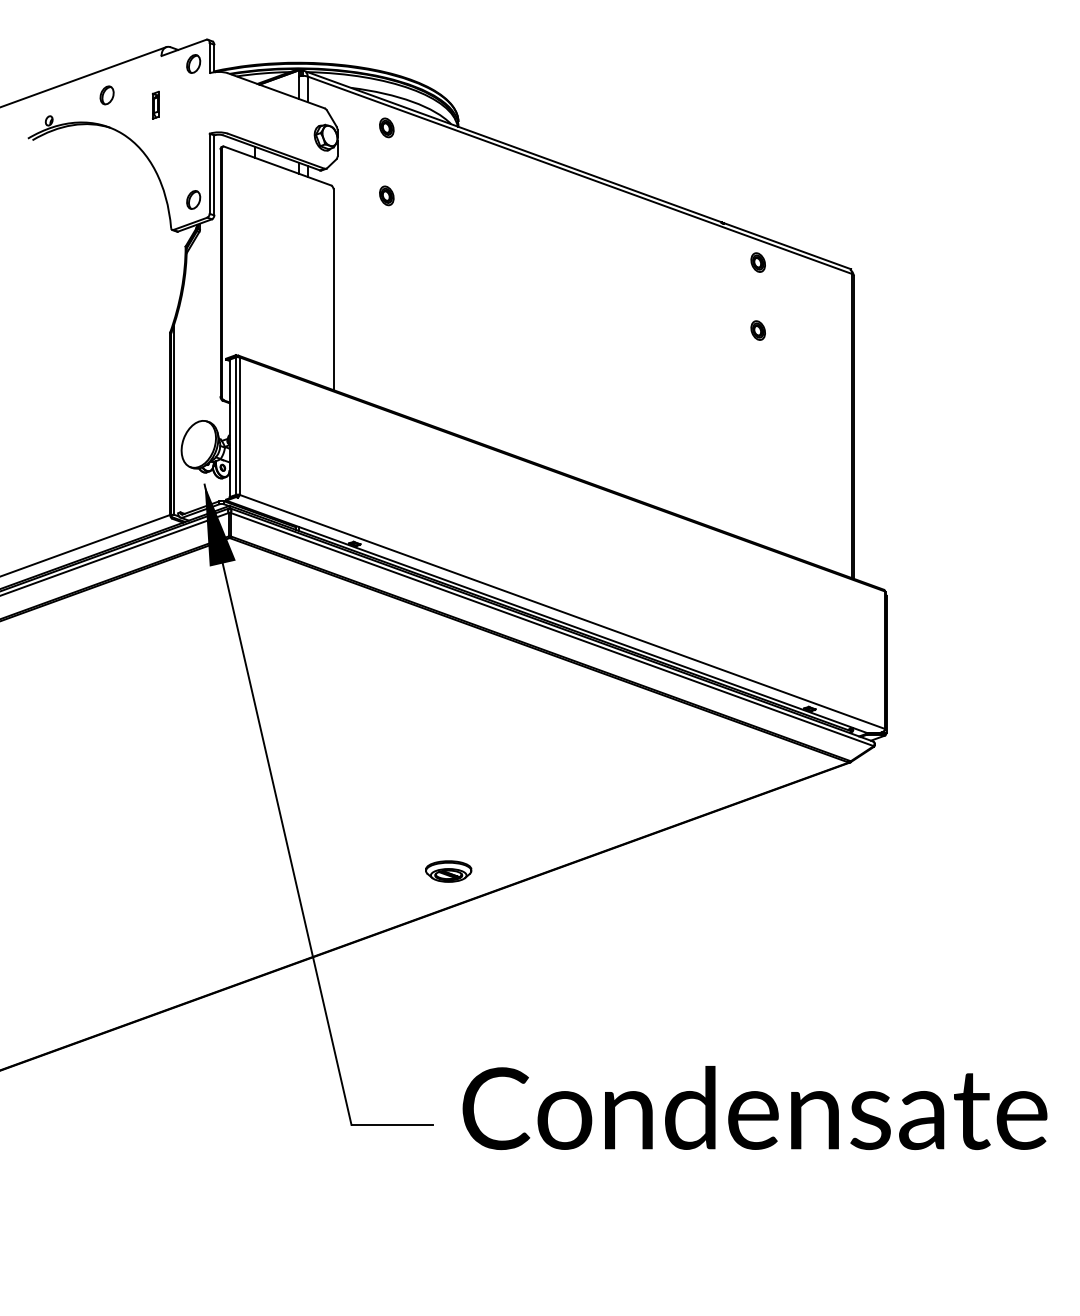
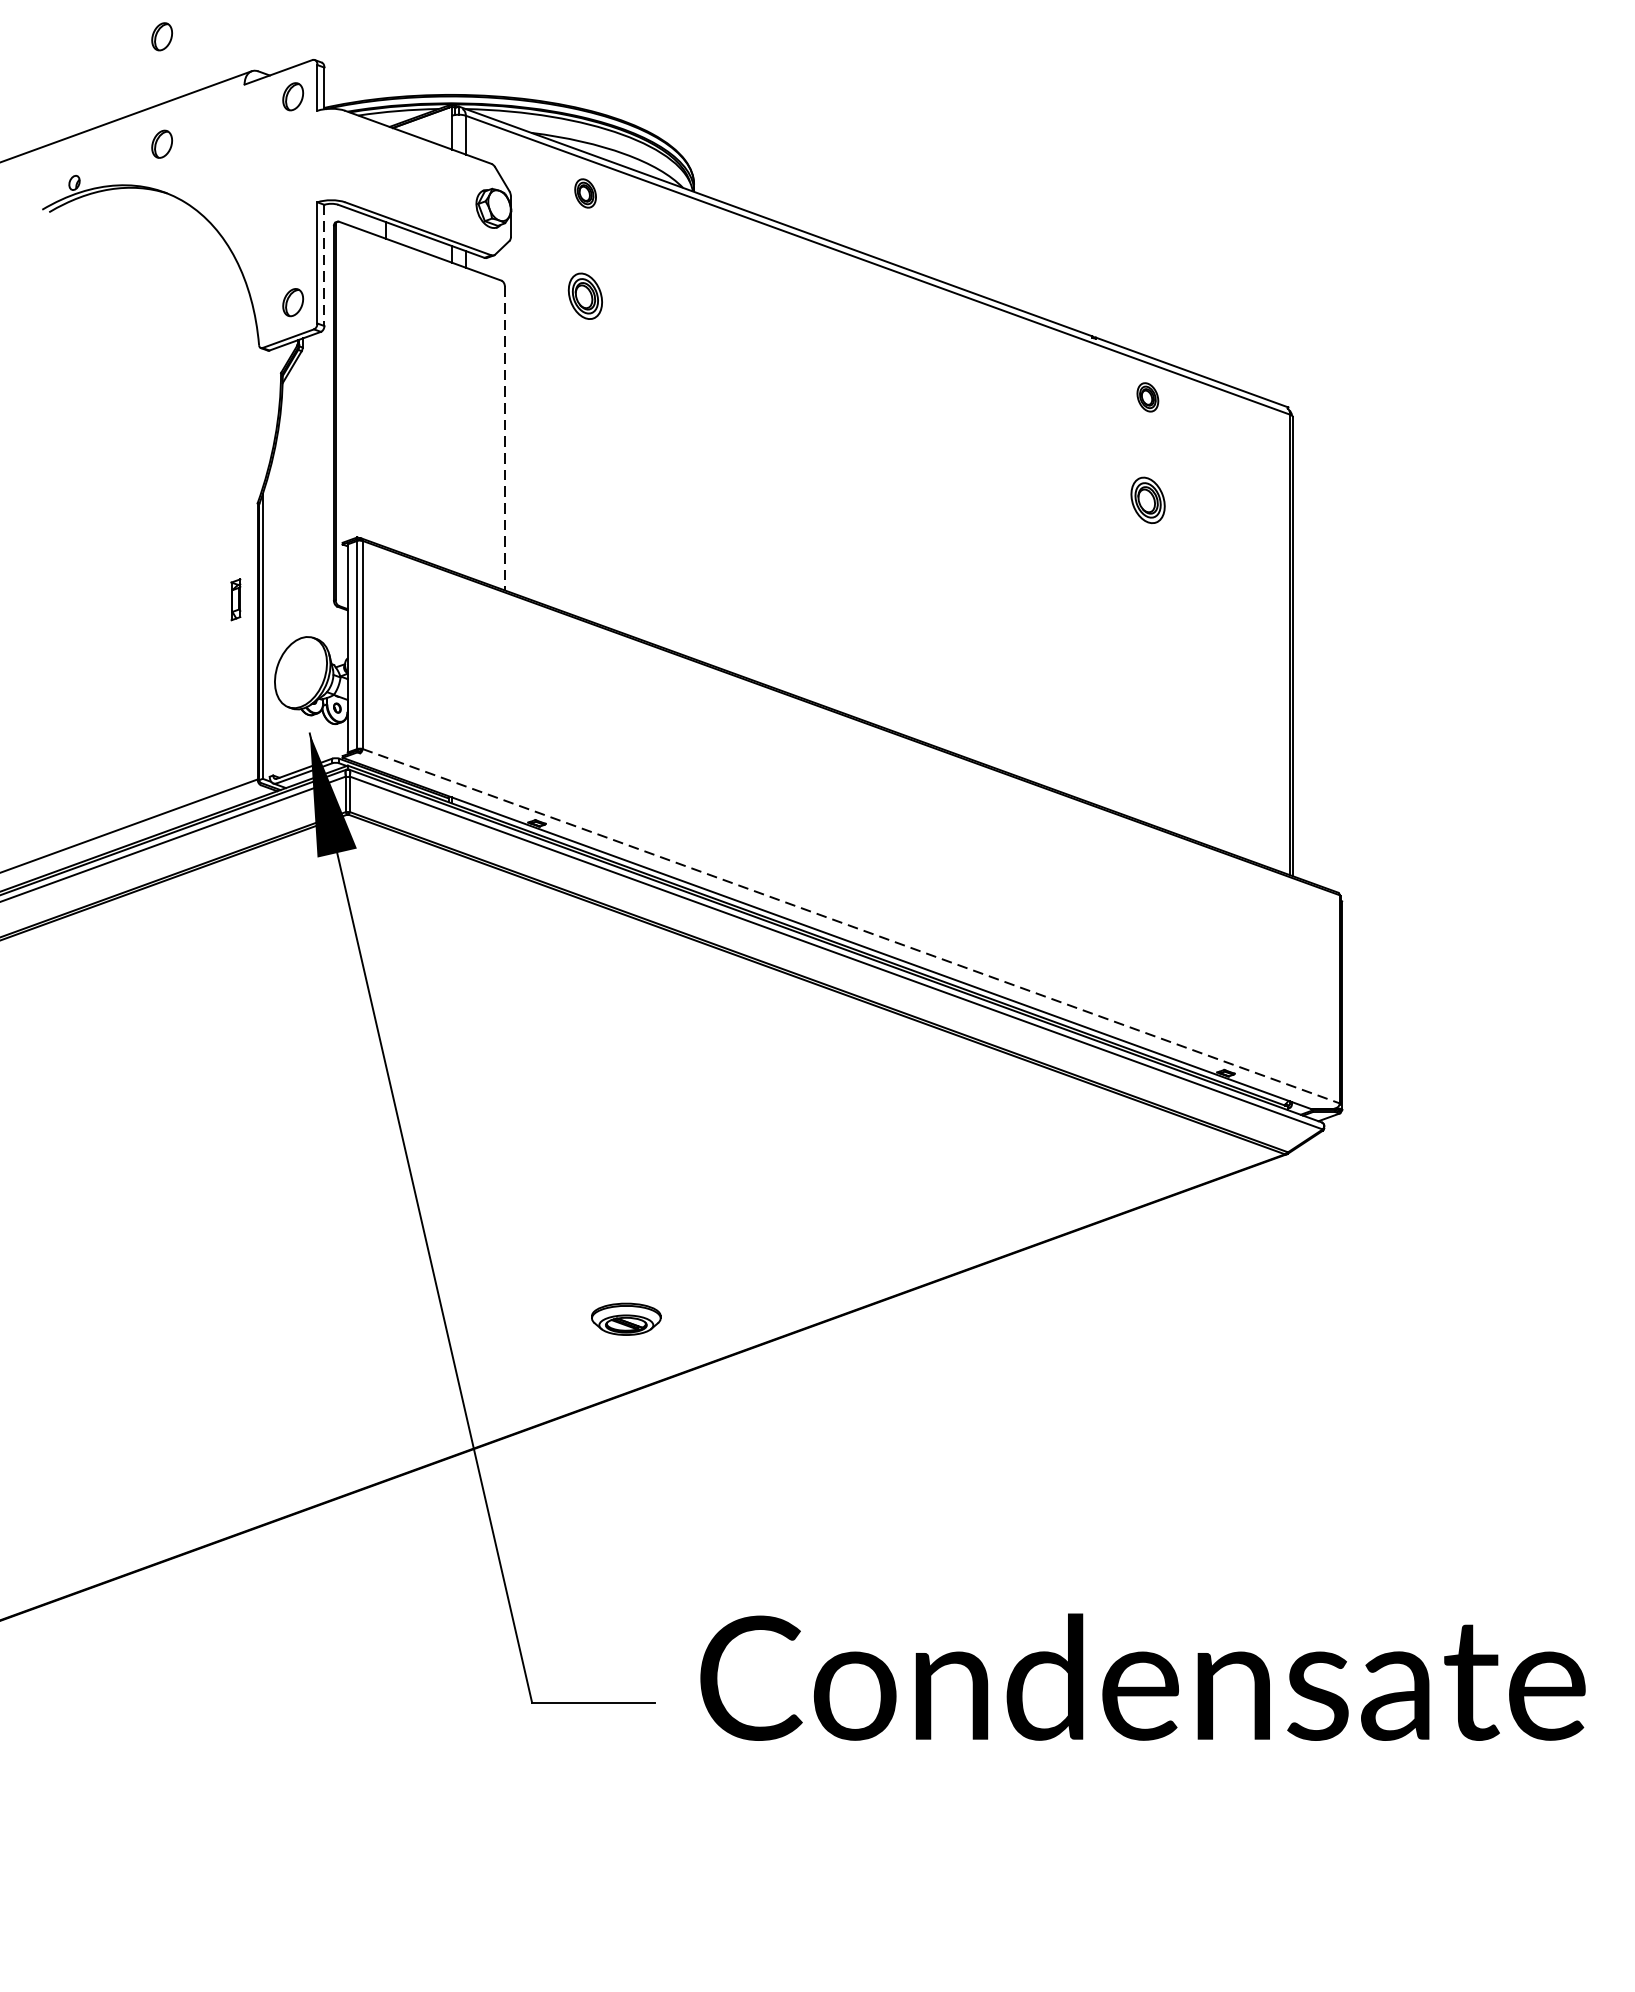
part: (106, 24) -> (161, 36), added
part: (155, 104) -> (235, 598), moved
line: (214, 175) -> (324, 265), solid -> dashed
part: (386, 195) -> (585, 295), size x1.6
line: (333, 290) -> (504, 439), solid -> dashed
part: (757, 330) -> (1146, 500), size x1.6
line: (562, 612) -> (851, 927), solid -> dashed
part: (448, 871) -> (625, 1319), moved

